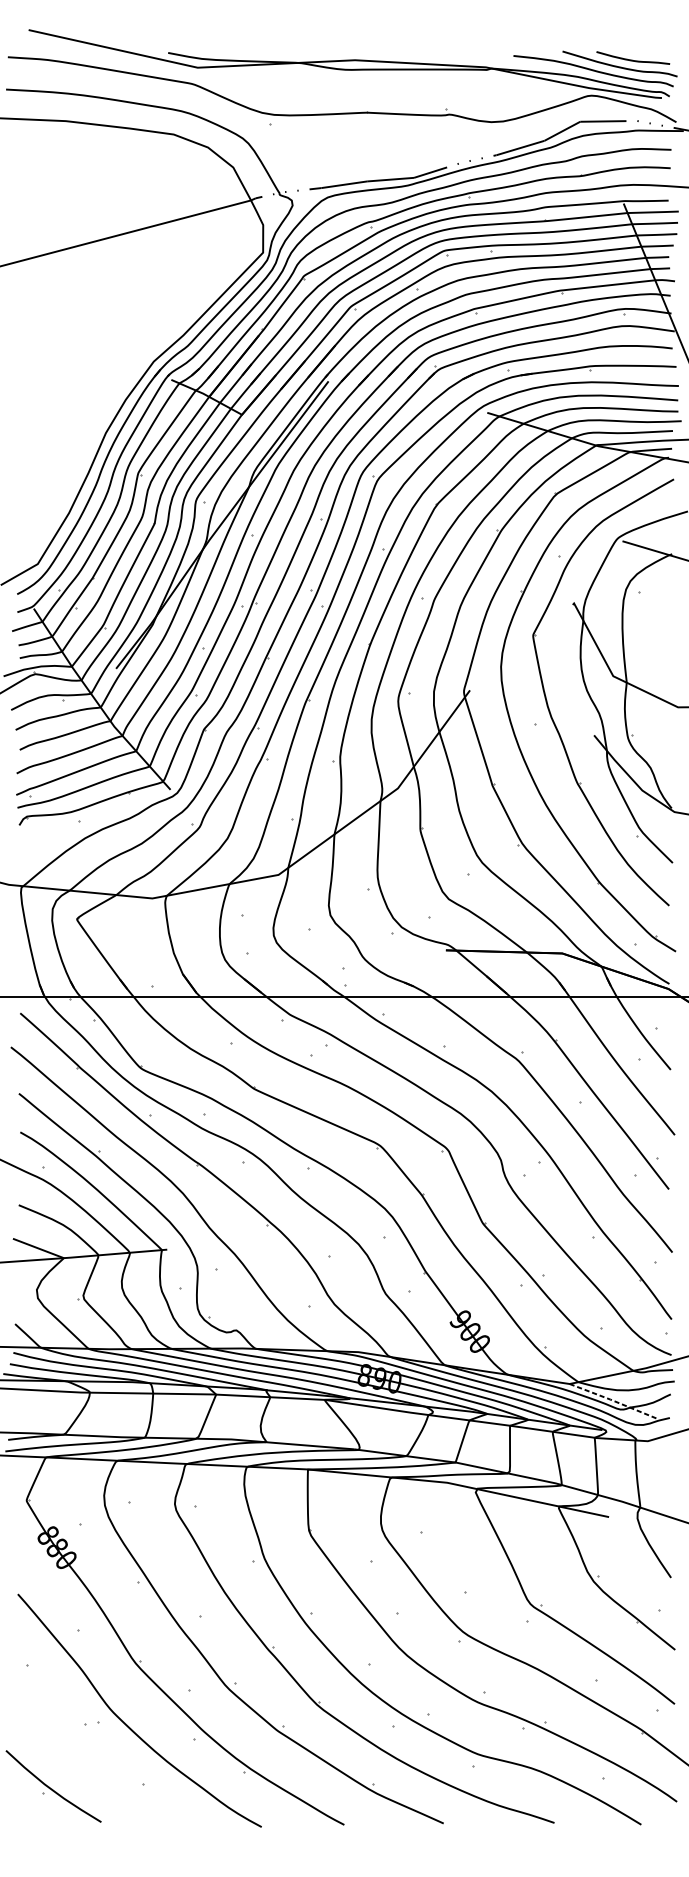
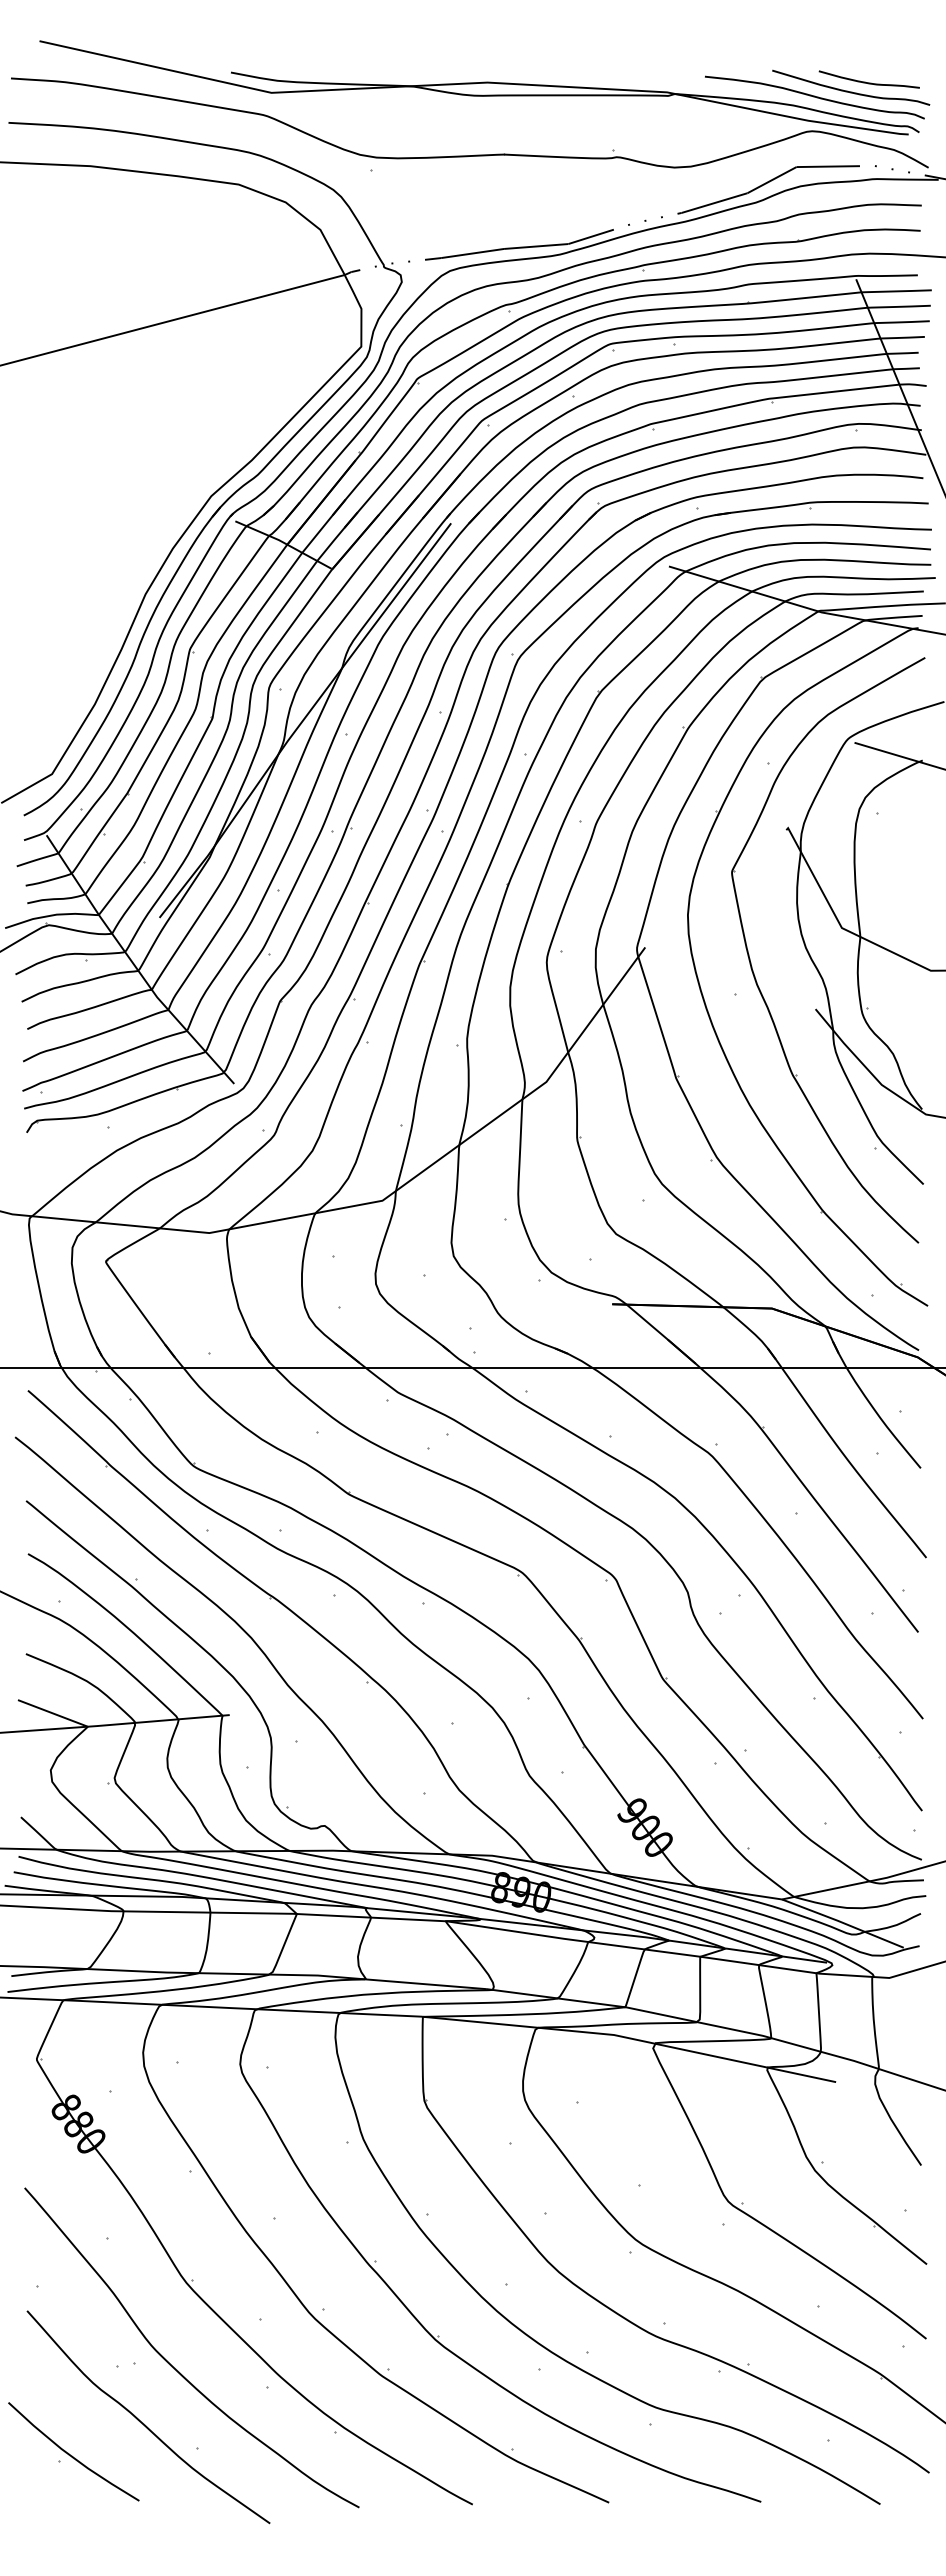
line: (614, 1401) -> (843, 1923), dashed -> solid
curve: (105, 1765) -> (144, 2423), added

